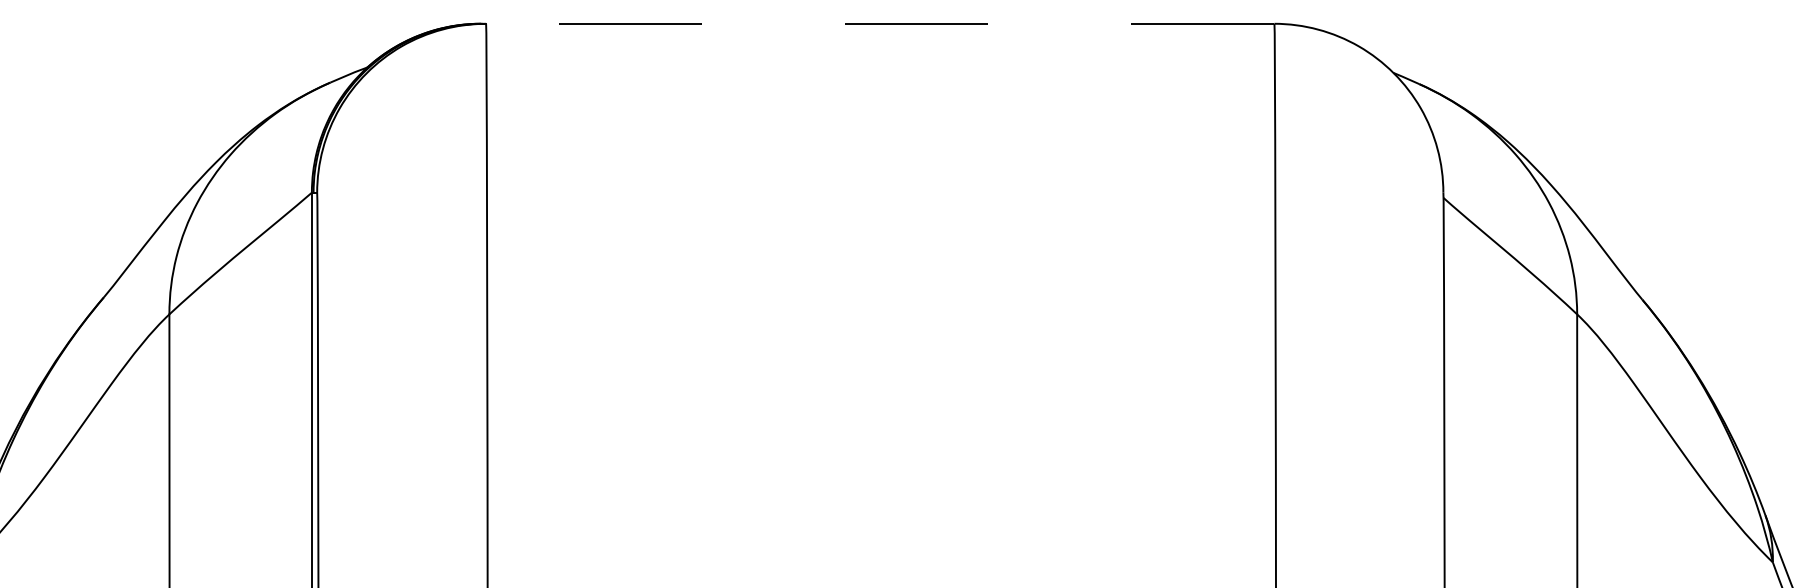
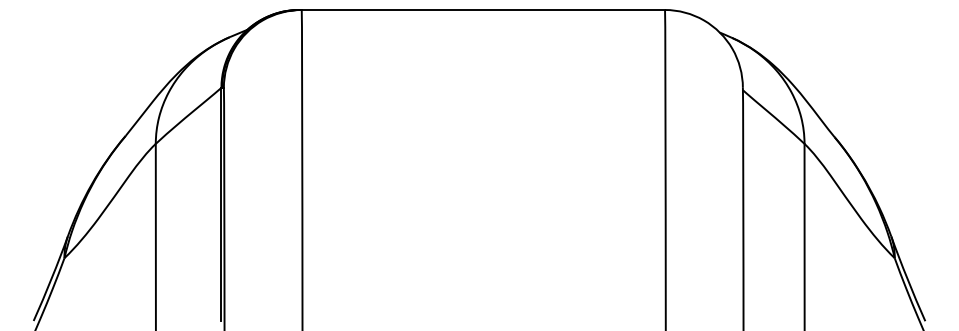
line: (880, 22) -> (483, 9), dashed -> solid

